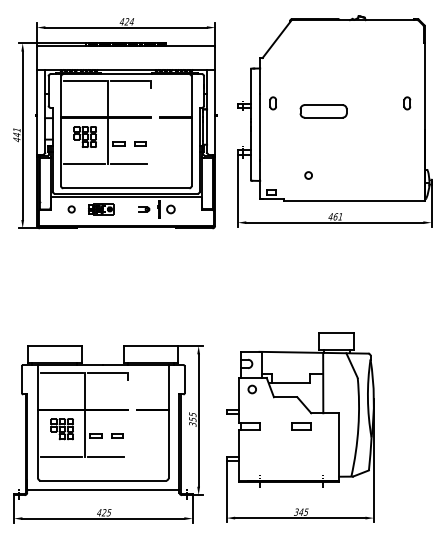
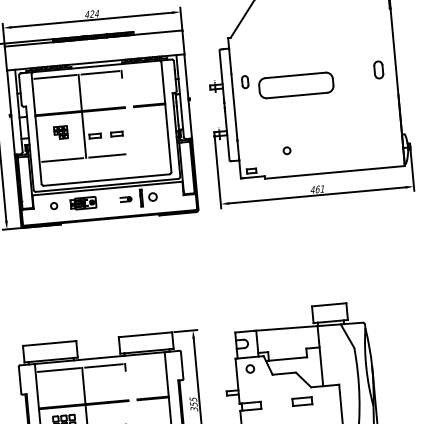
part: (407, 103) -> (378, 70), size x1.4
part: (323, 111) -> (296, 85), size x1.6
part: (84, 136) -> (60, 132), size x0.6

